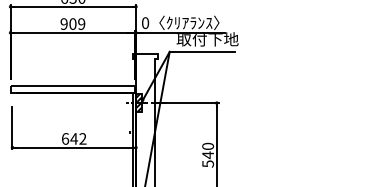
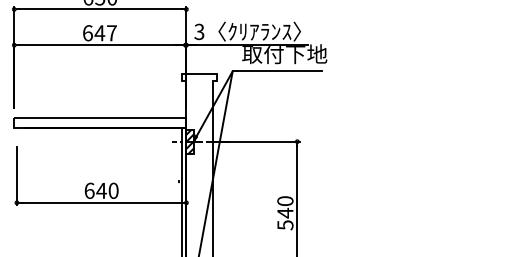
text: (145, 22) -> (199, 31), 0 -> 3
text: (72, 24) -> (99, 33), 909 -> 647
text: (82, 138) -> (113, 190), 642 -> 640

